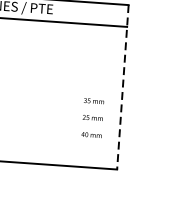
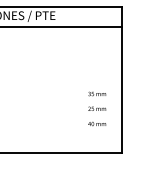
line: (122, 86) -> (121, 79), dashed -> solid

